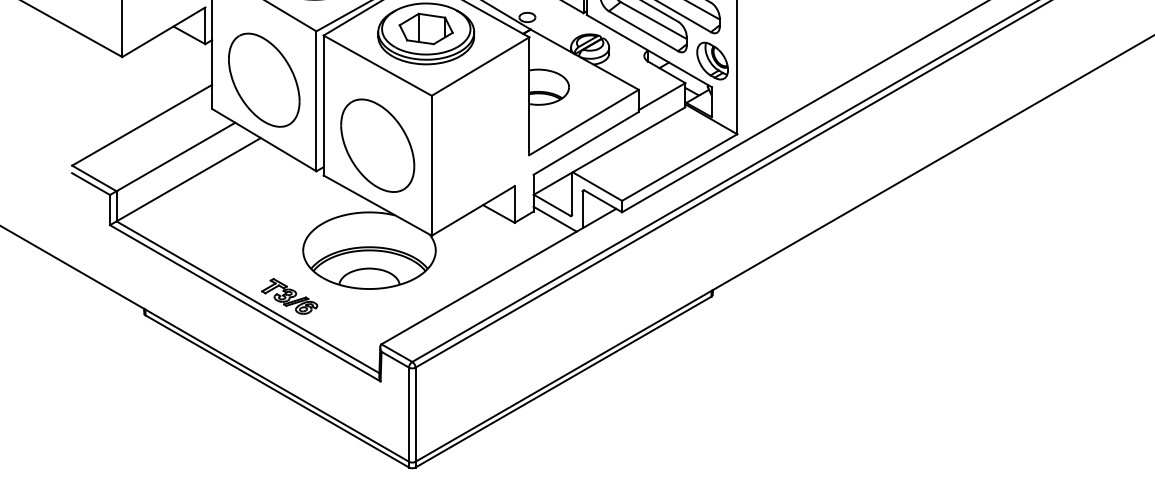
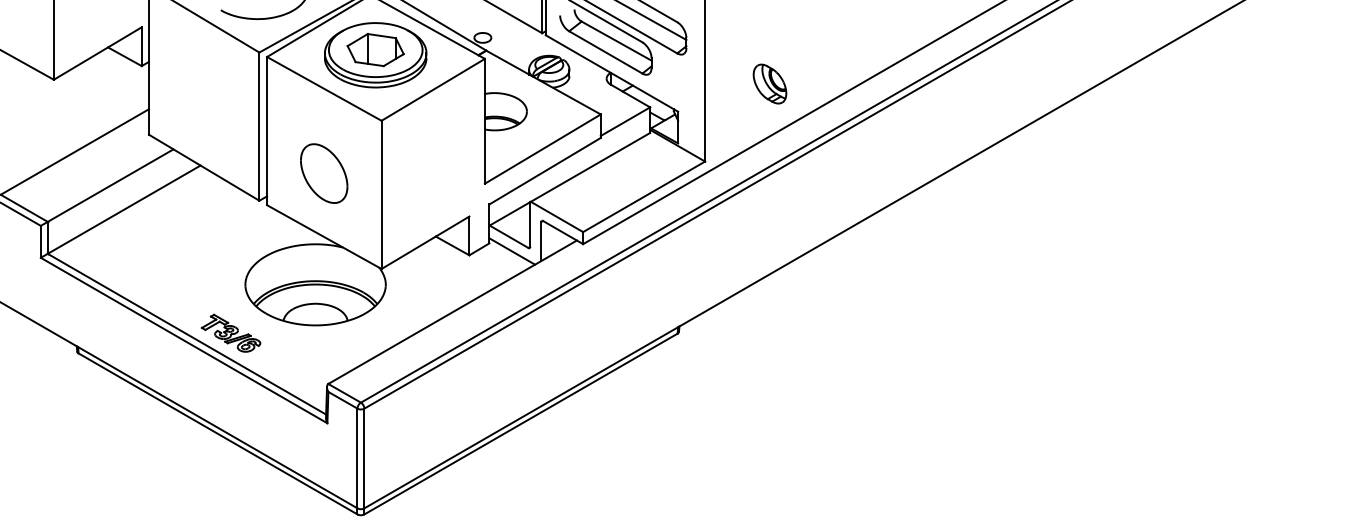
part: (712, 60) -> (769, 83), moved
part: (263, 80) -> (203, 104), removed
part: (376, 145) -> (323, 173), size x0.6

